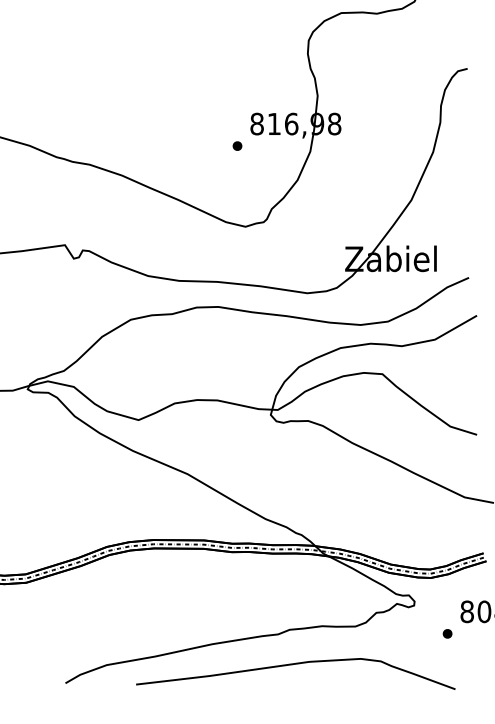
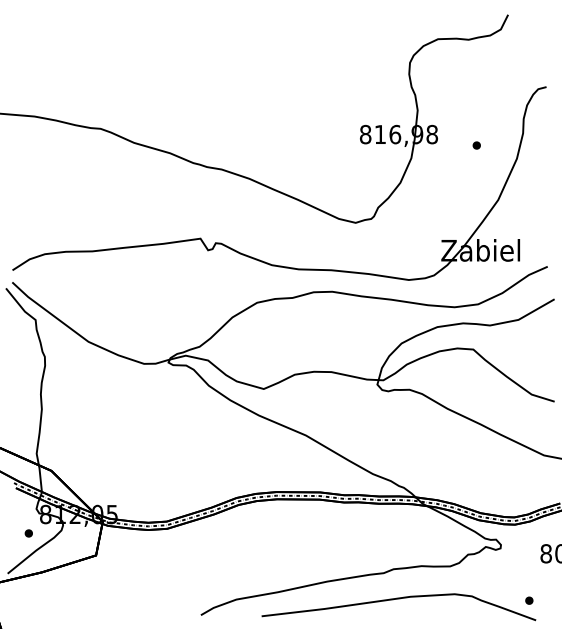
part: (237, 146) -> (476, 145), moved
part: (447, 633) -> (529, 600), moved

